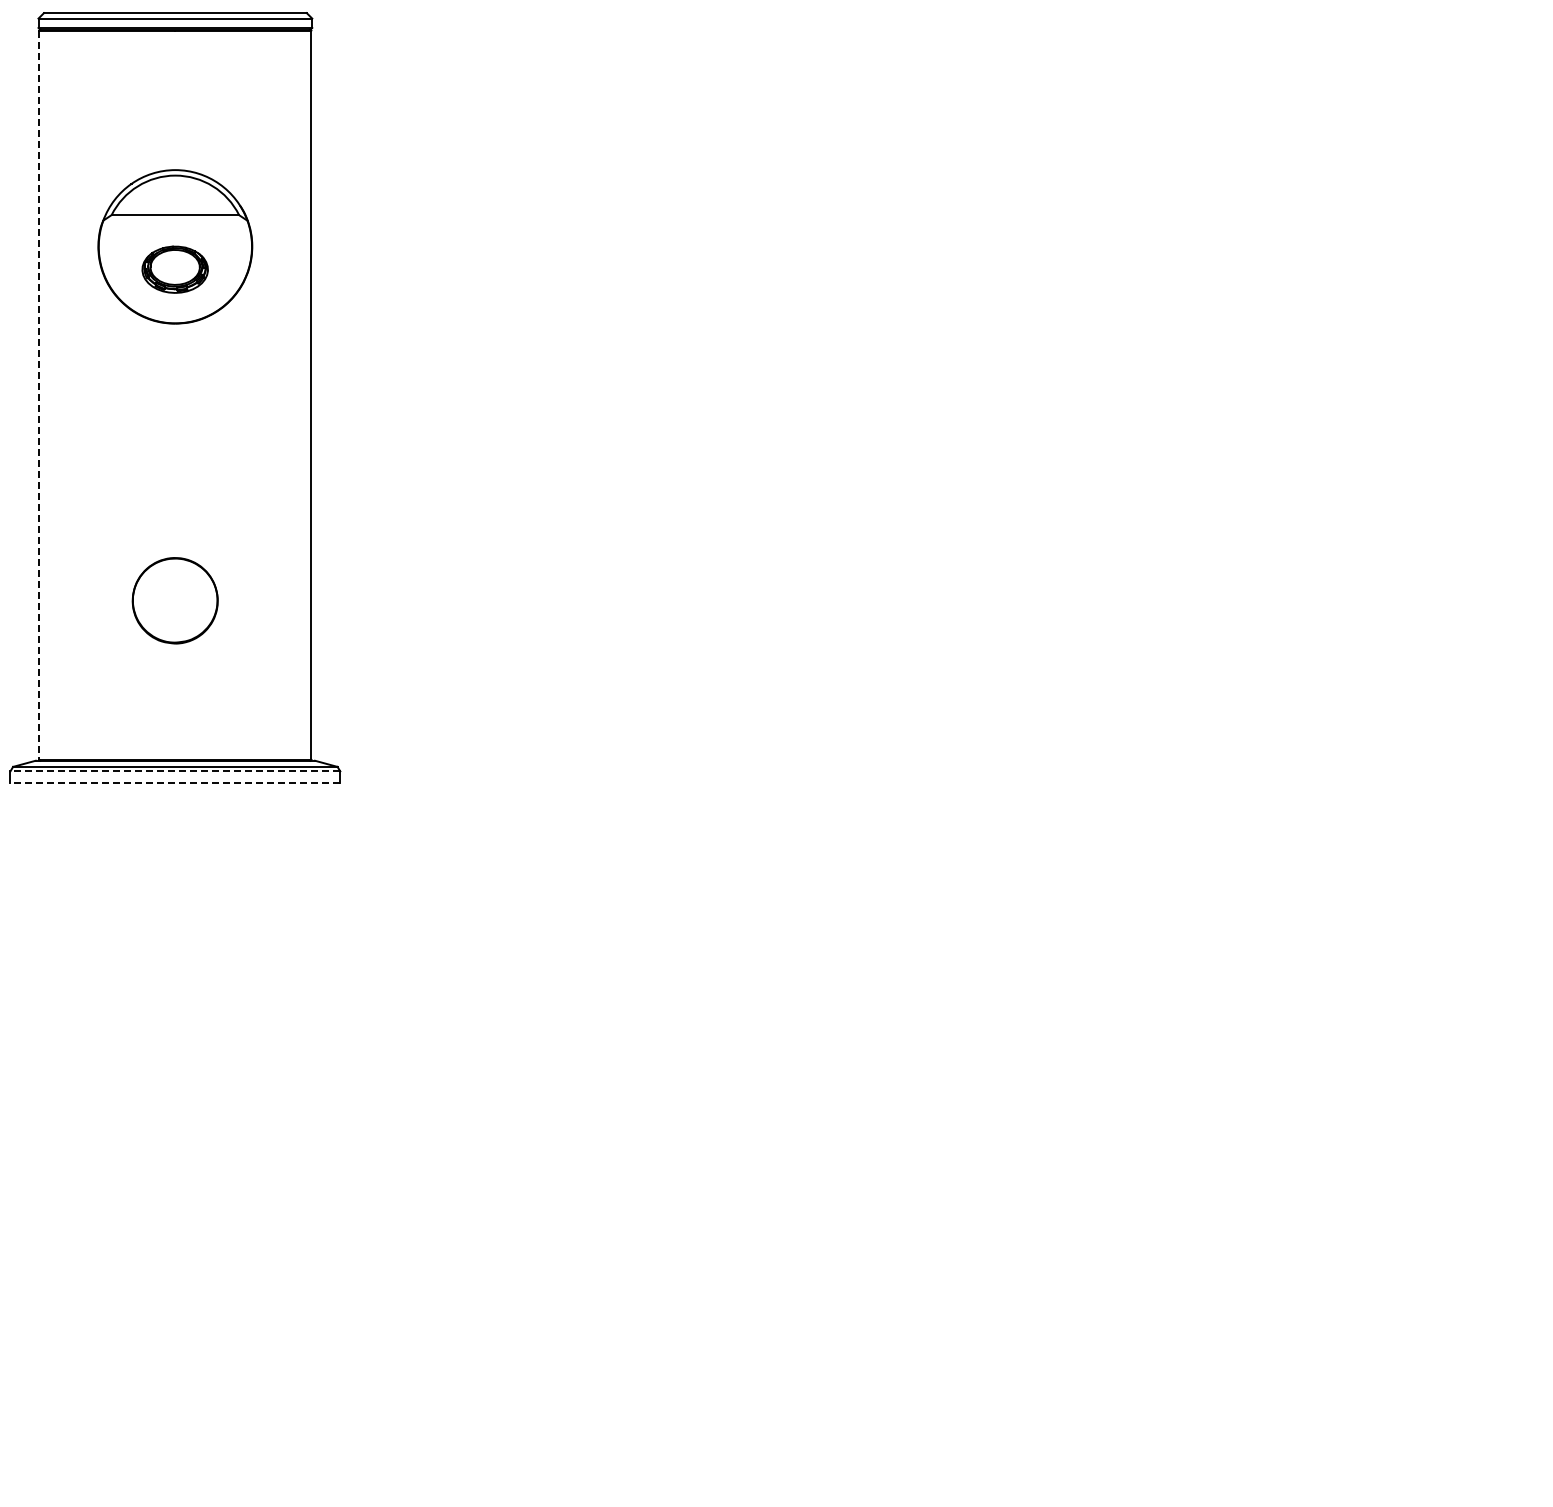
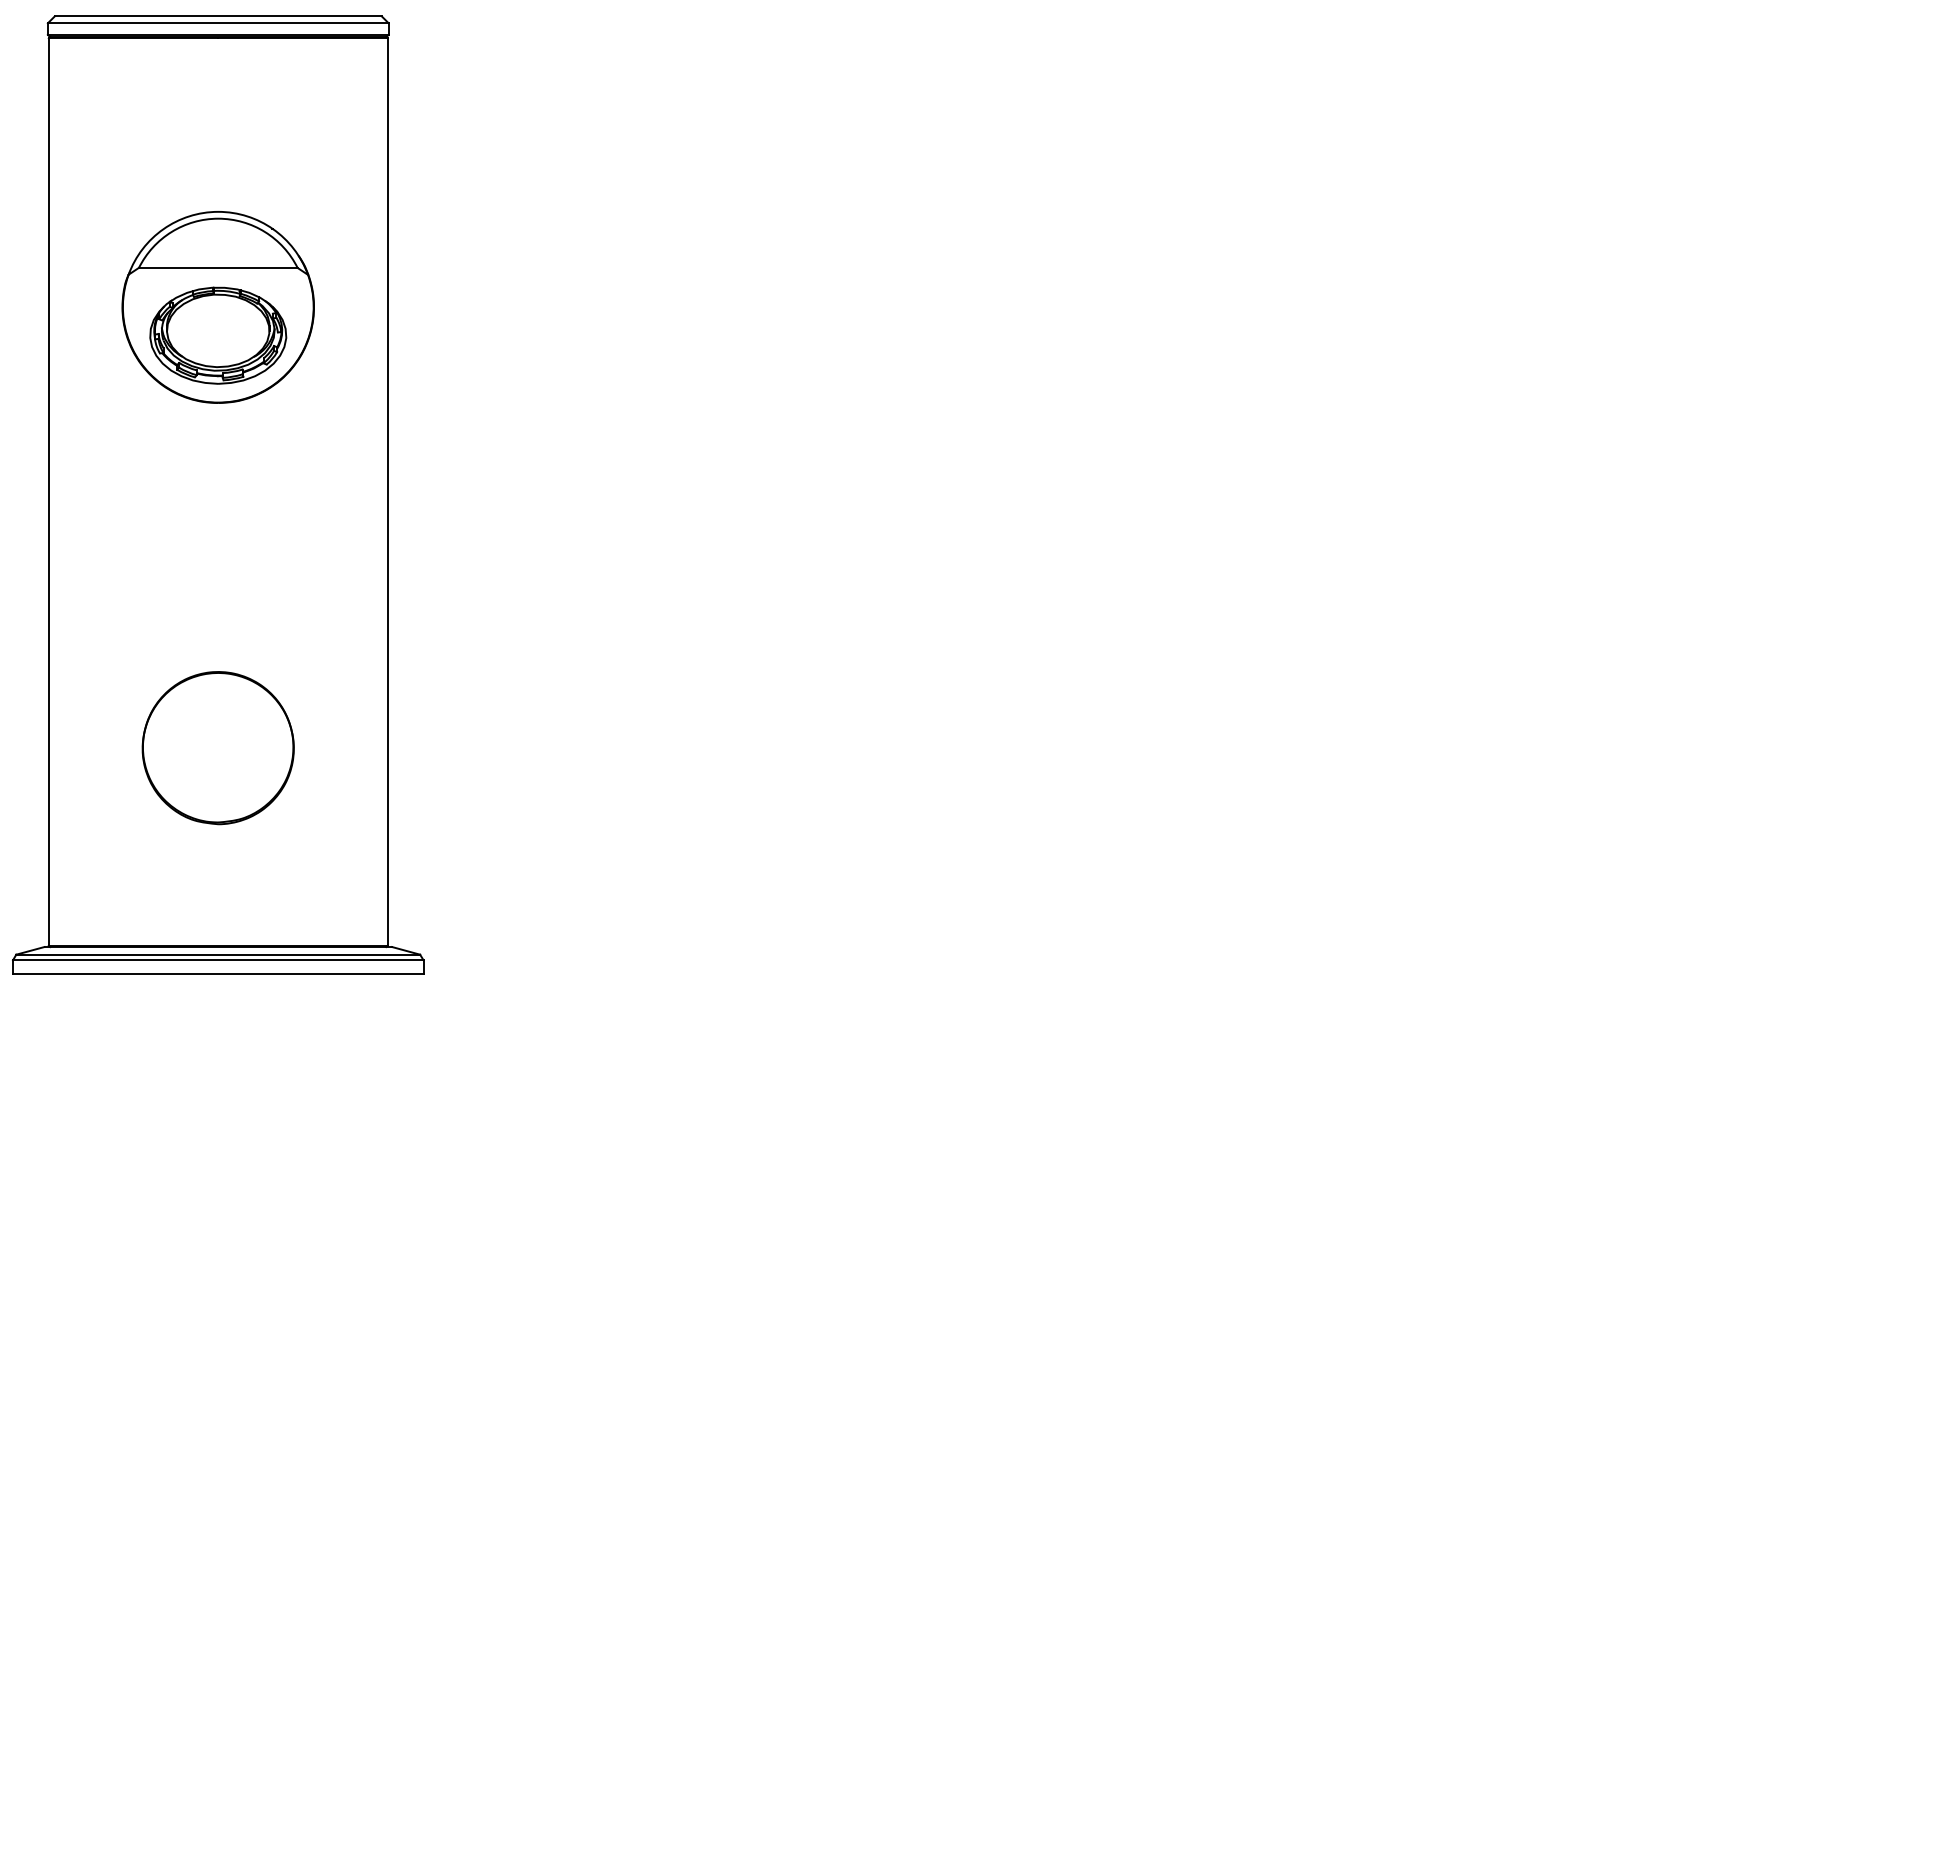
part: (174, 269) -> (217, 335), size x1.67
line: (39, 395) -> (49, 492), dashed -> solid
part: (174, 600) -> (217, 747), size x1.43
line: (175, 771) -> (218, 960), dashed -> solid
line: (175, 782) -> (218, 974), dashed -> solid

